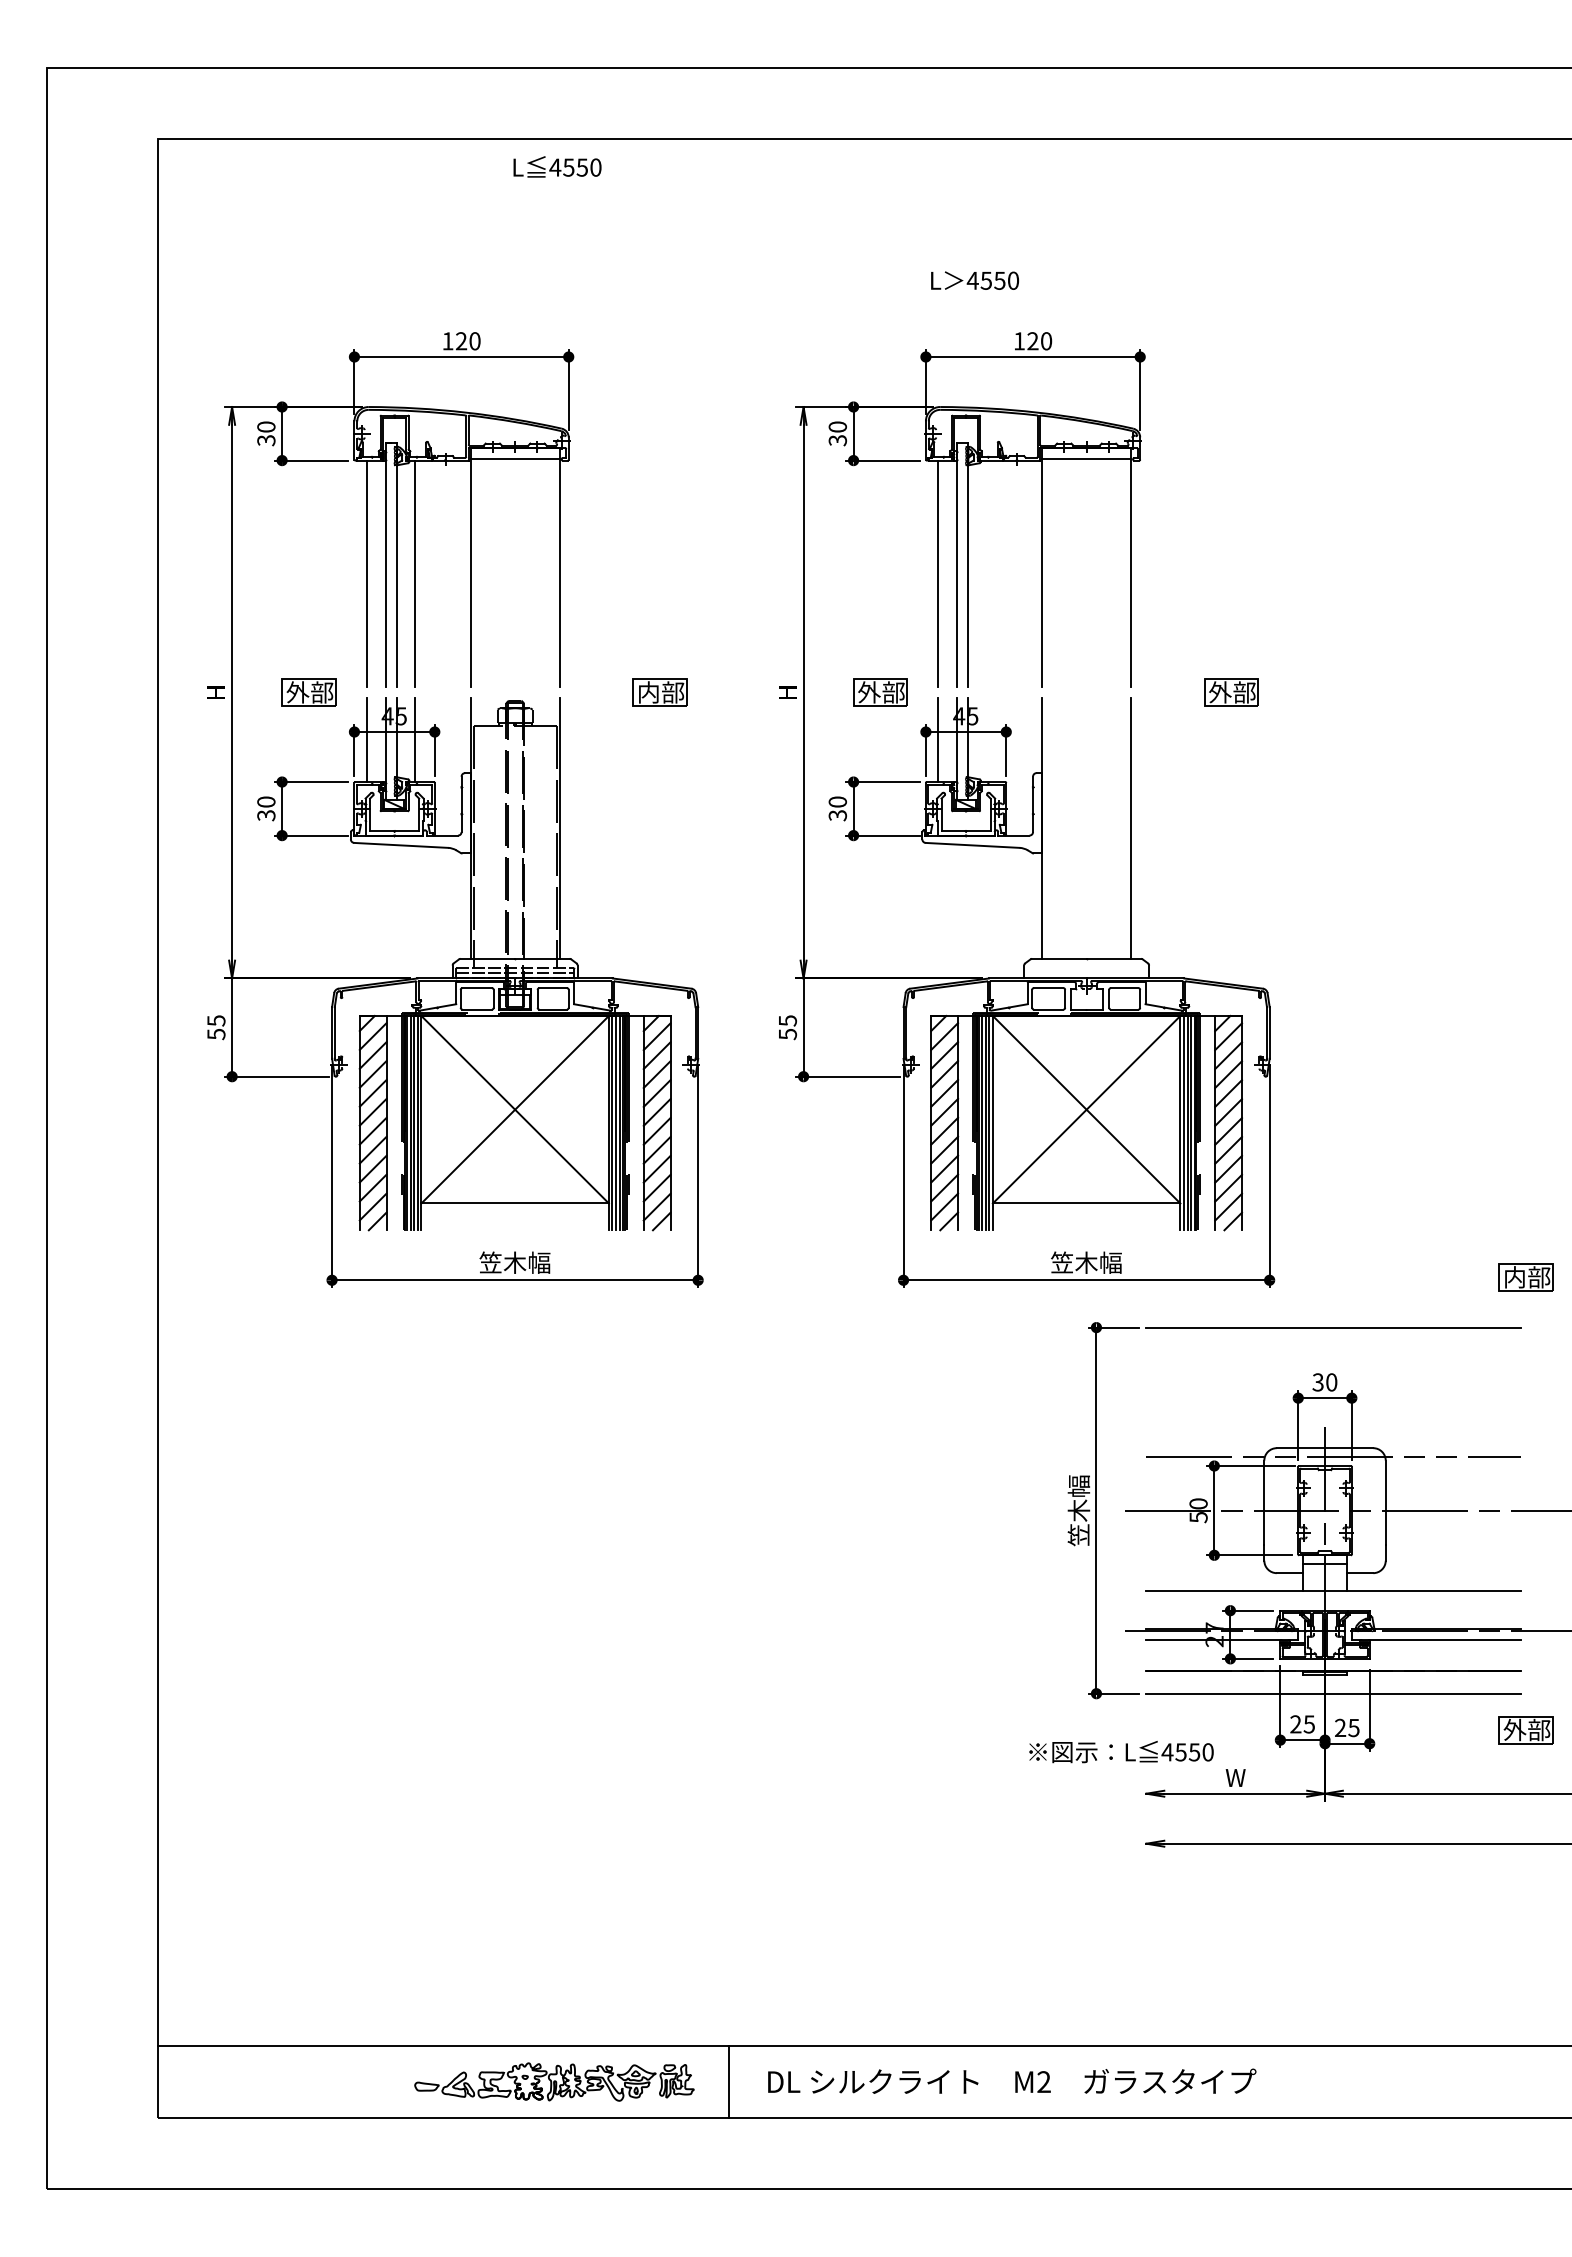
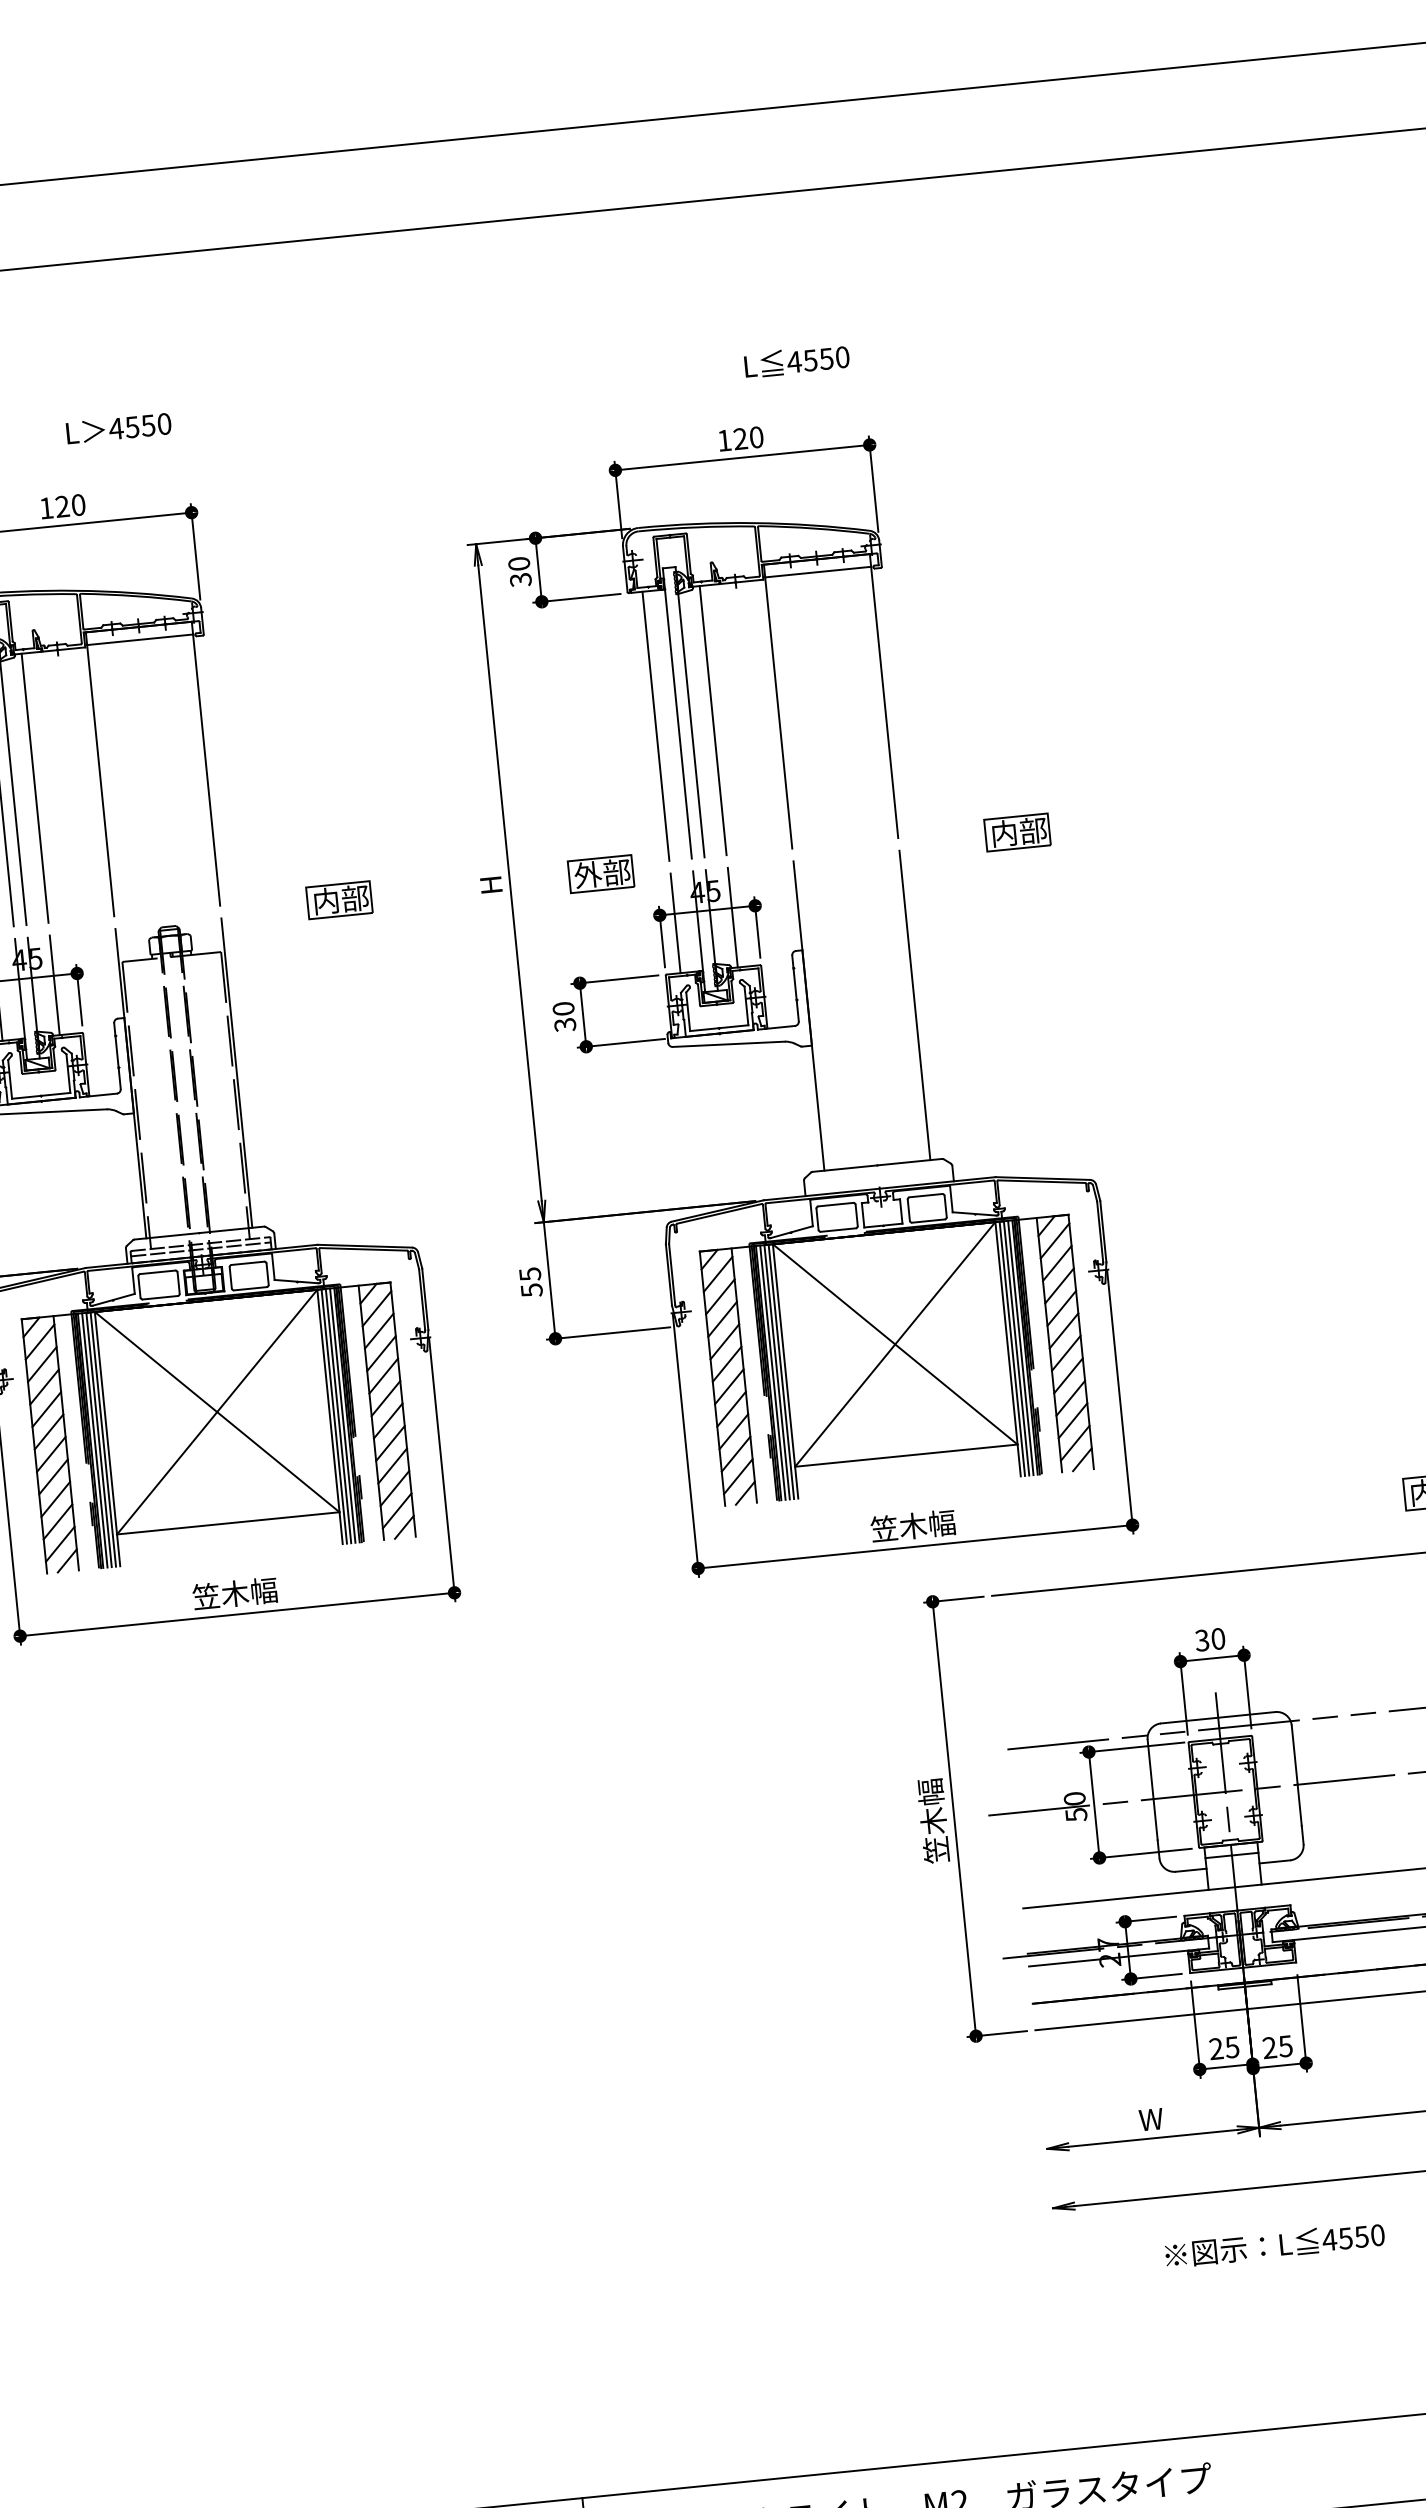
text: (557, 166) -> (796, 360), moved
text: (974, 280) -> (118, 428), moved
line: (986, 573) -> (712, 720), added
text: (1220, 692) -> (1004, 833), 外部 -> 内部
line: (986, 740) -> (732, 918), added
text: (1121, 1752) -> (1275, 2245), moved

